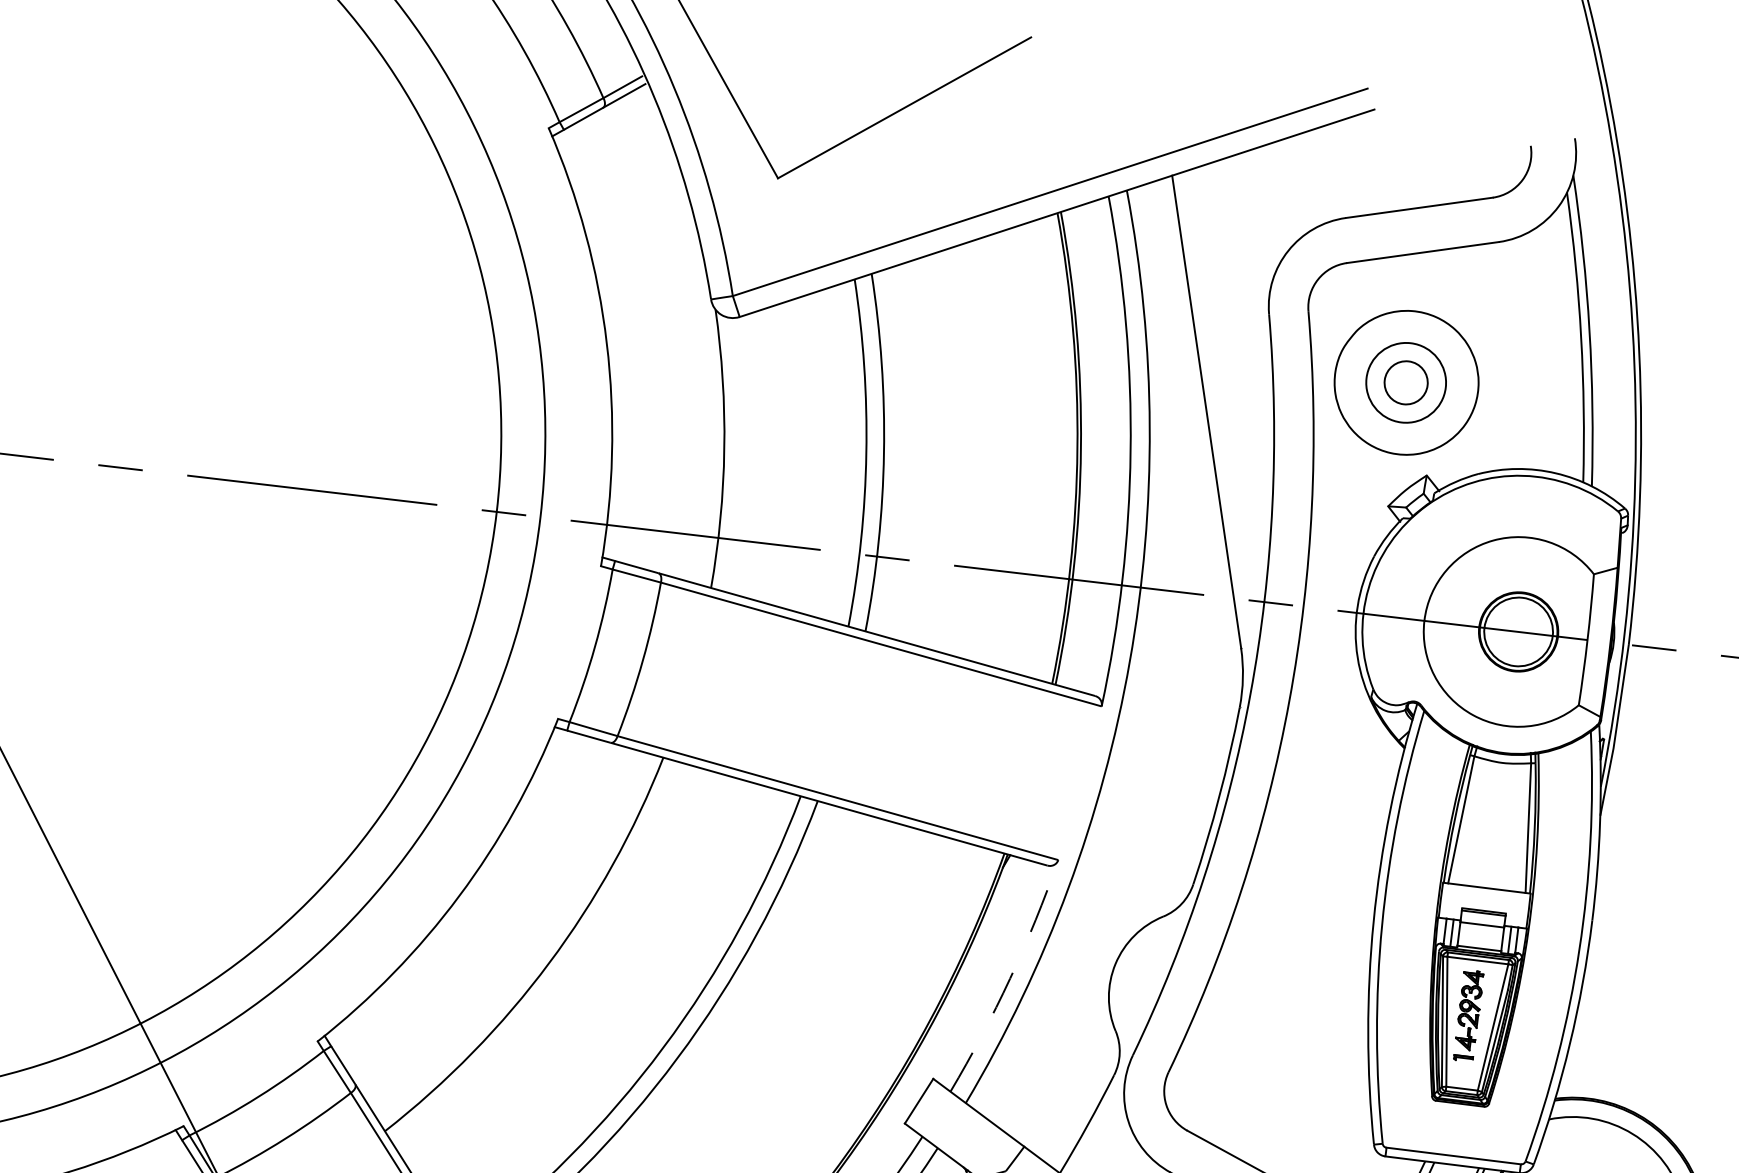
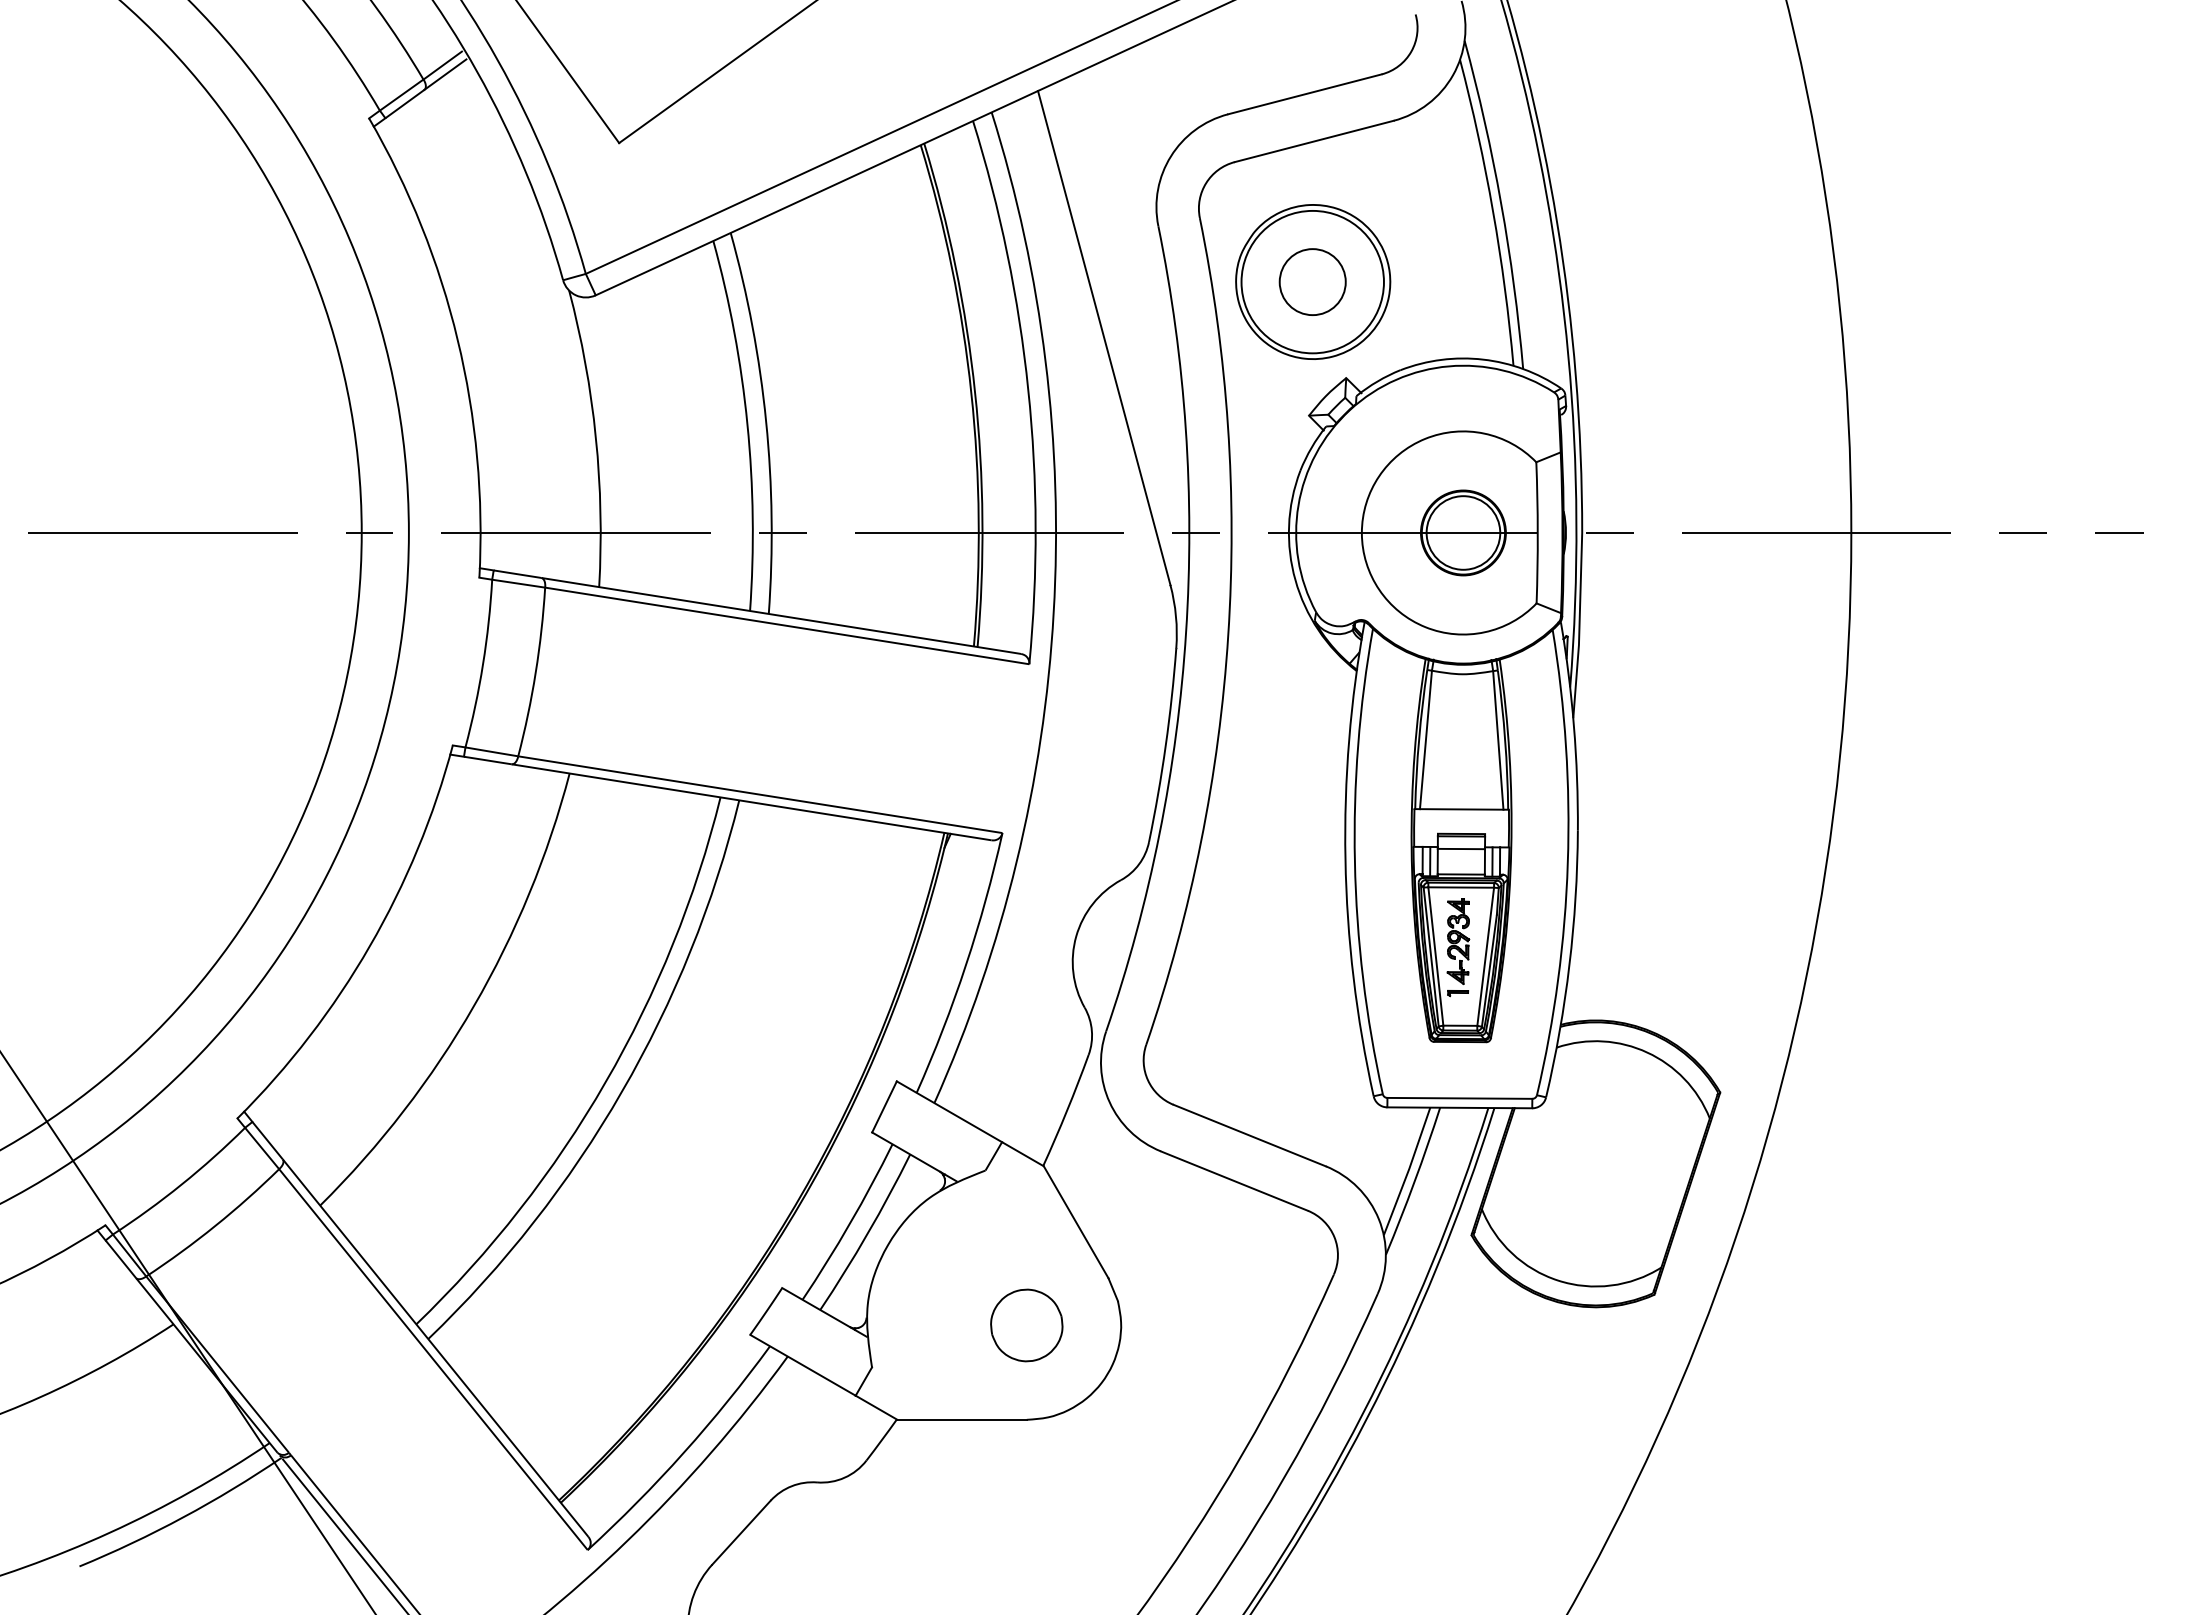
circle: (1406, 382) -> (1312, 281), size x1.67
circle: (1405, 383) -> (1312, 282), size x1.43
arc: (1010, 978) -> (966, 965), dashed -> solid

